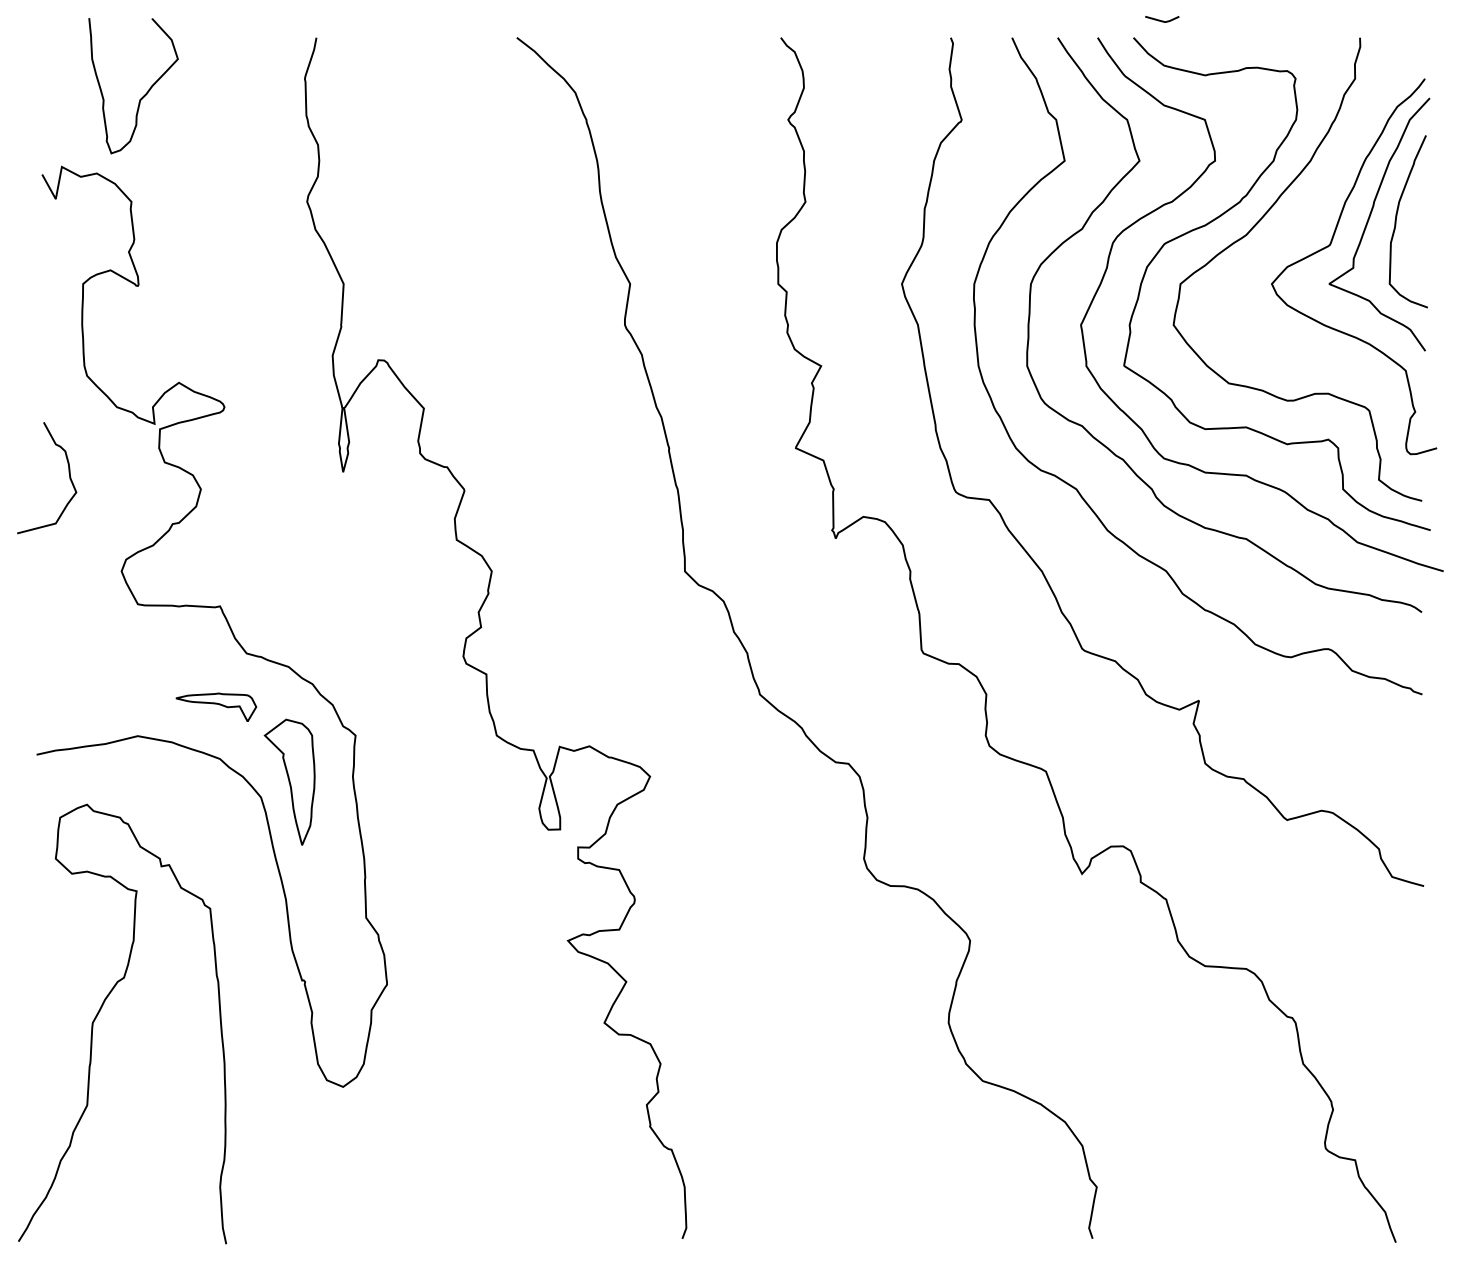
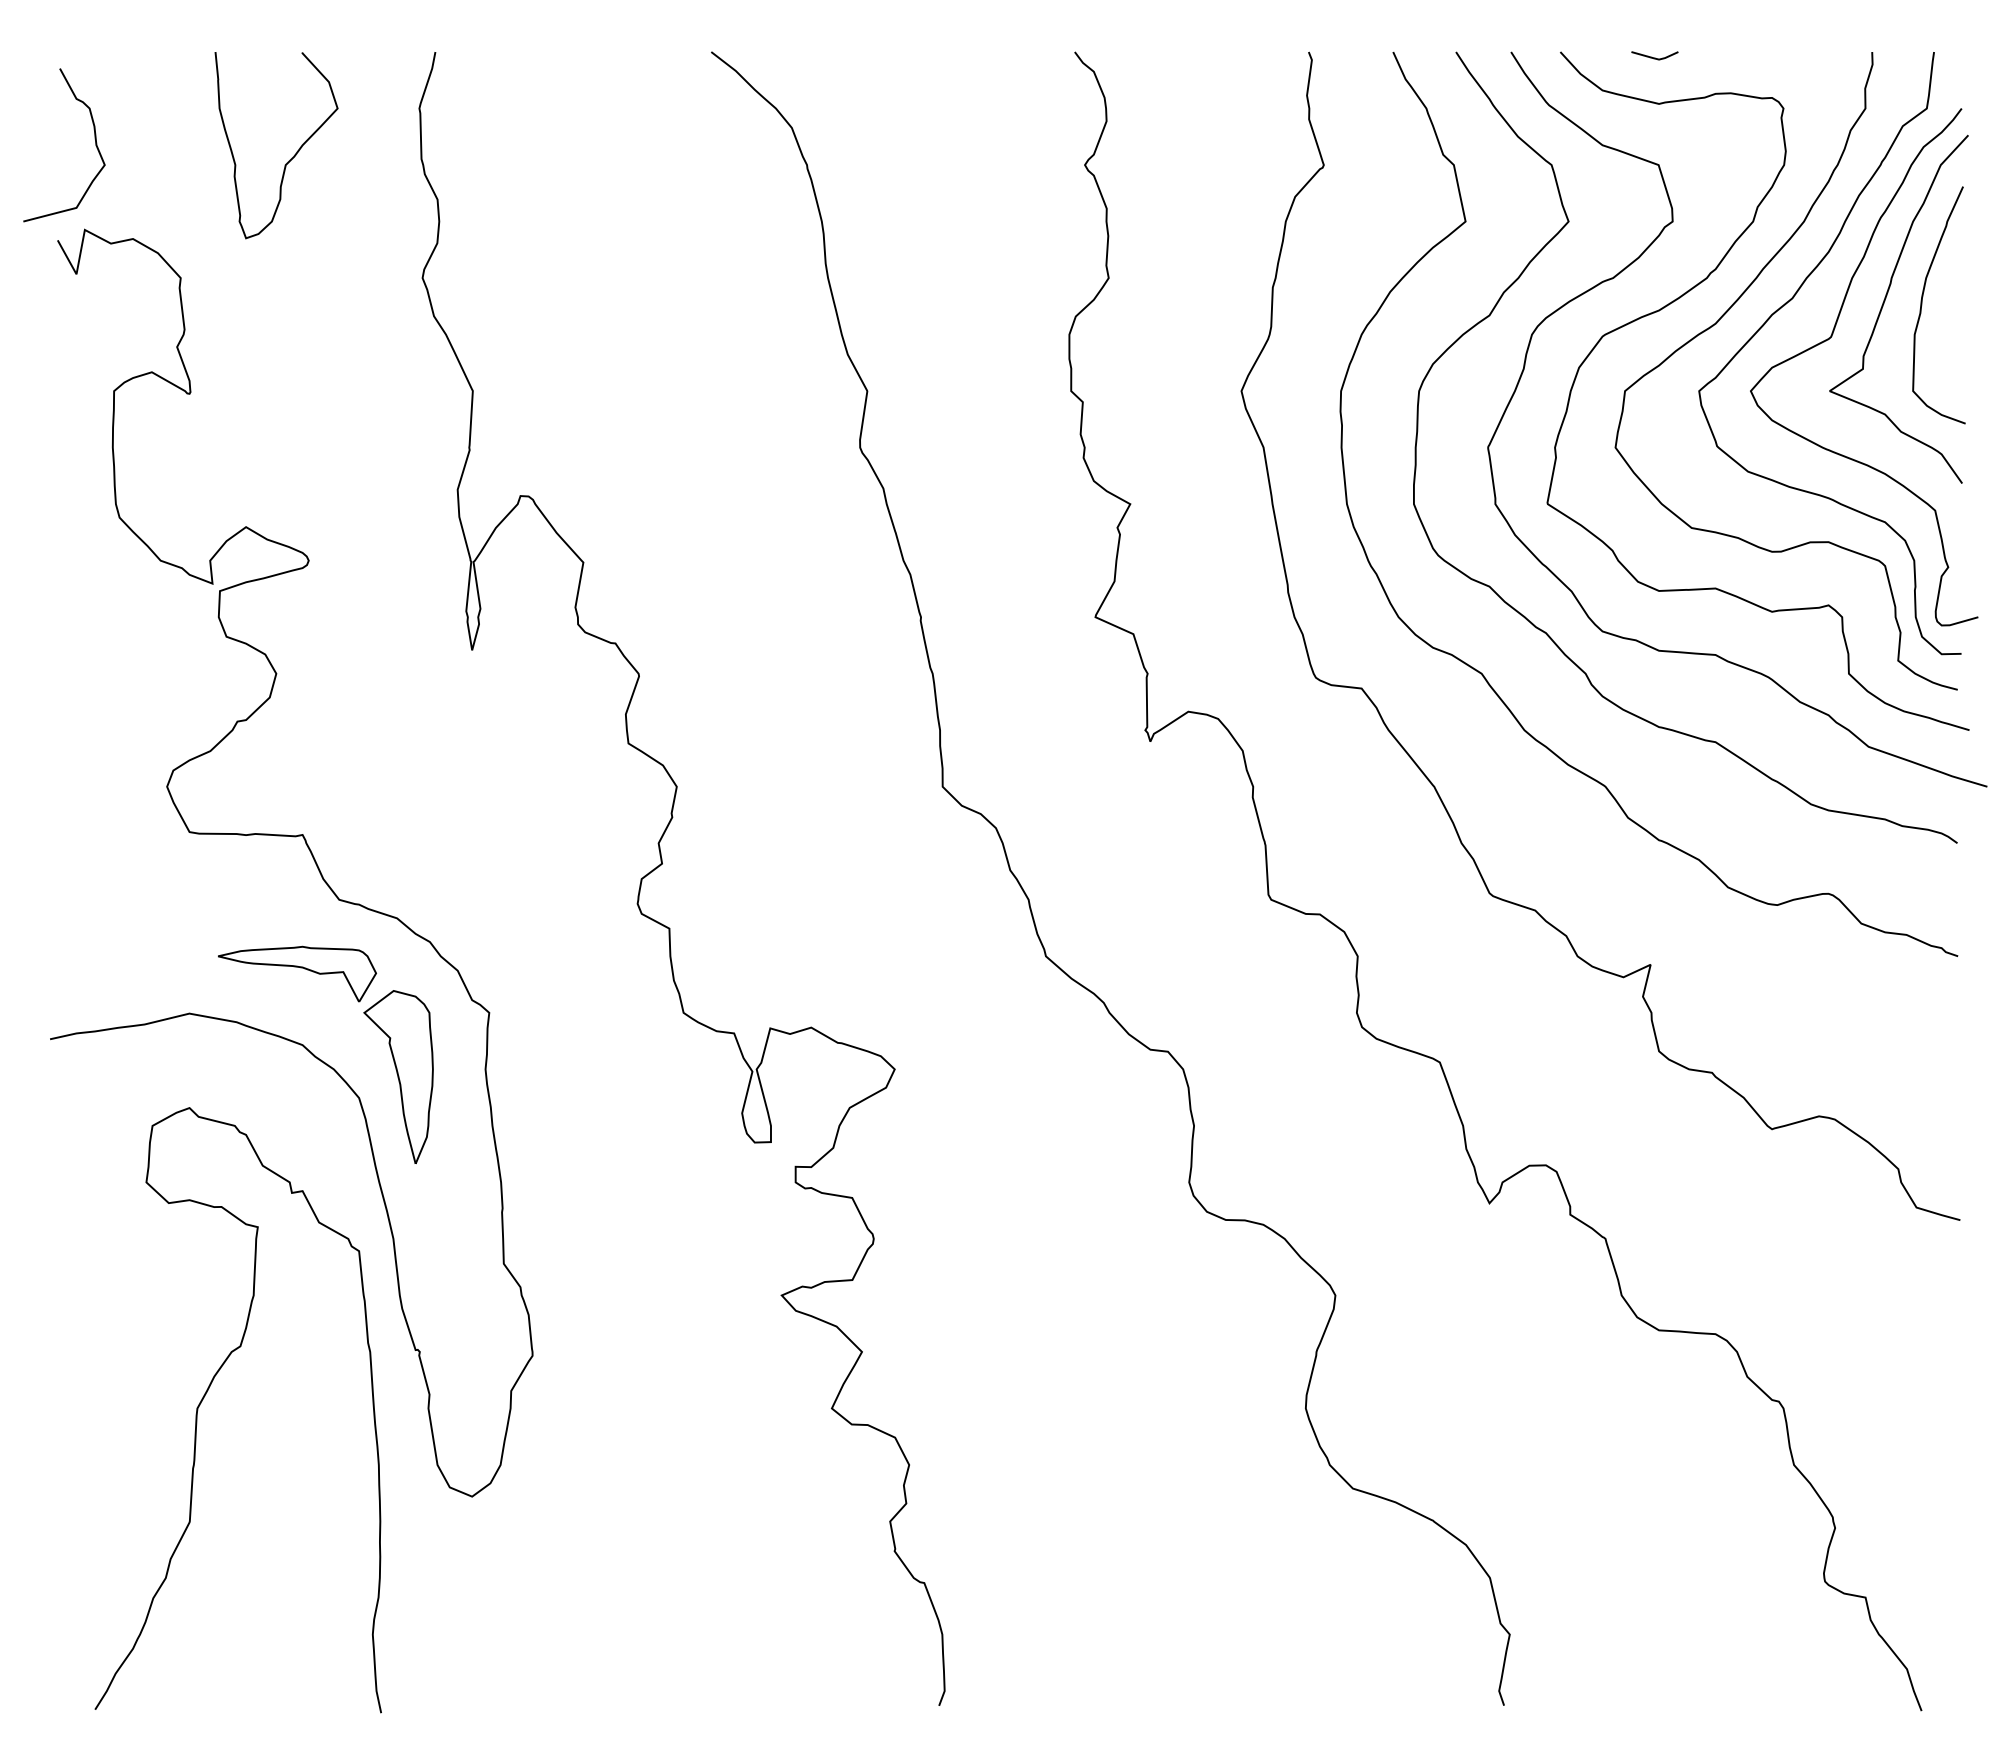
line: (1161, 20) -> (1654, 57), moved
curve: (141, 97) -> (287, 161), moved
curve: (1300, 218) -> (1790, 301), added
curve: (68, 473) -> (94, 139), moved
part: (216, 706) -> (297, 973), size x1.43
curve: (99, 1012) -> (206, 1394), moved

